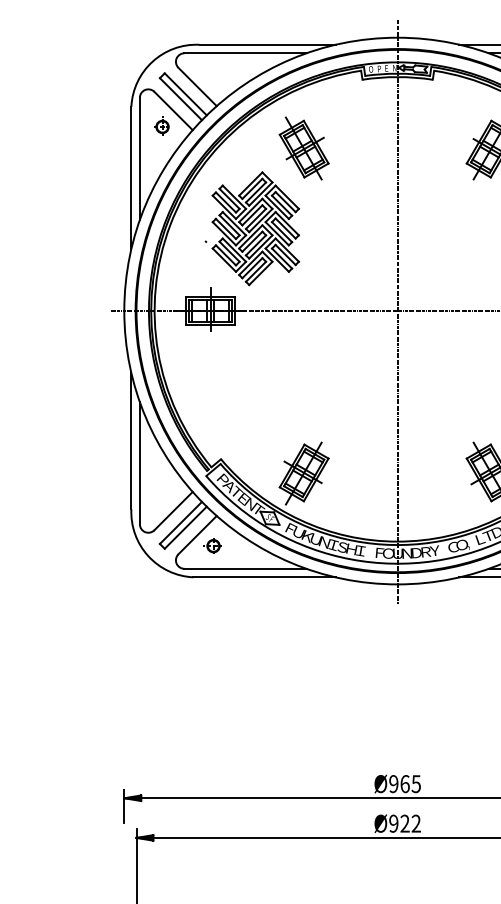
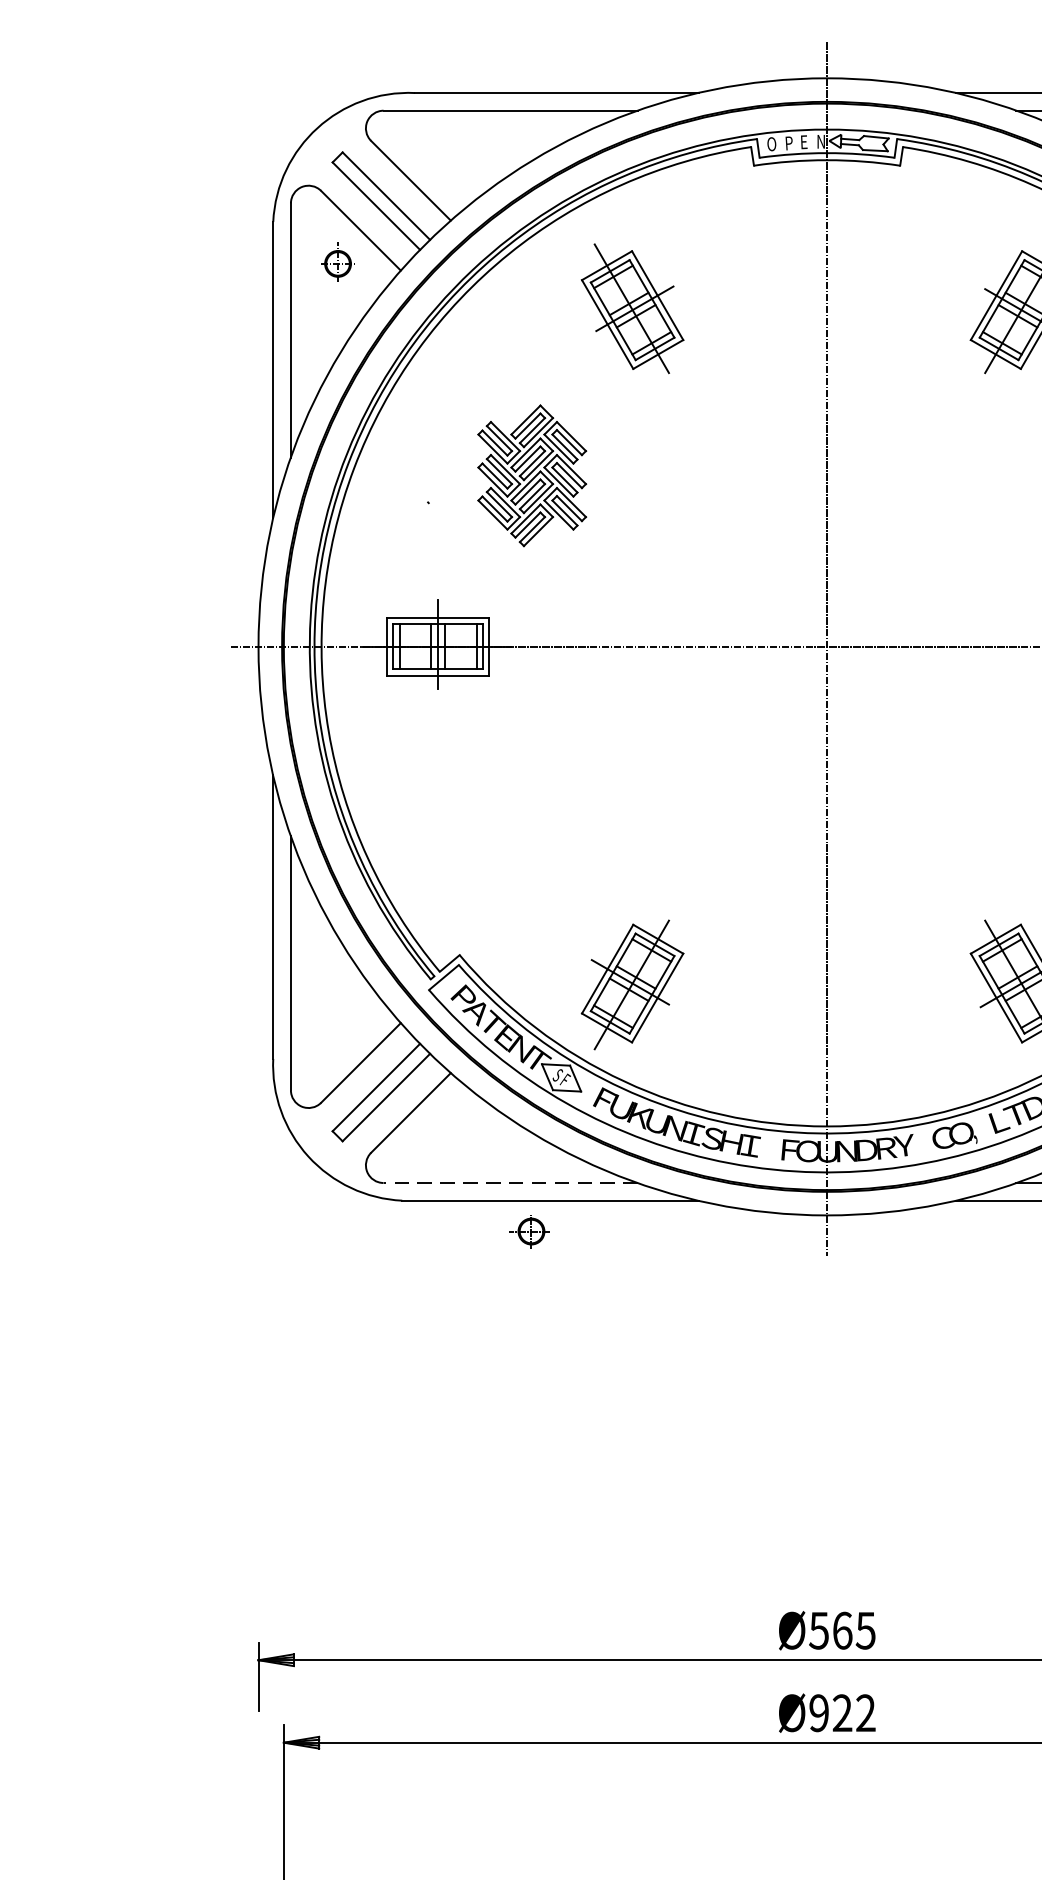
part: (255, 228) -> (531, 475), size x0.6
part: (212, 545) -> (529, 1230), moved
line: (245, 568) -> (510, 1182), solid -> dashed
text: (393, 784) -> (818, 1631), Ø965 -> Ø565

